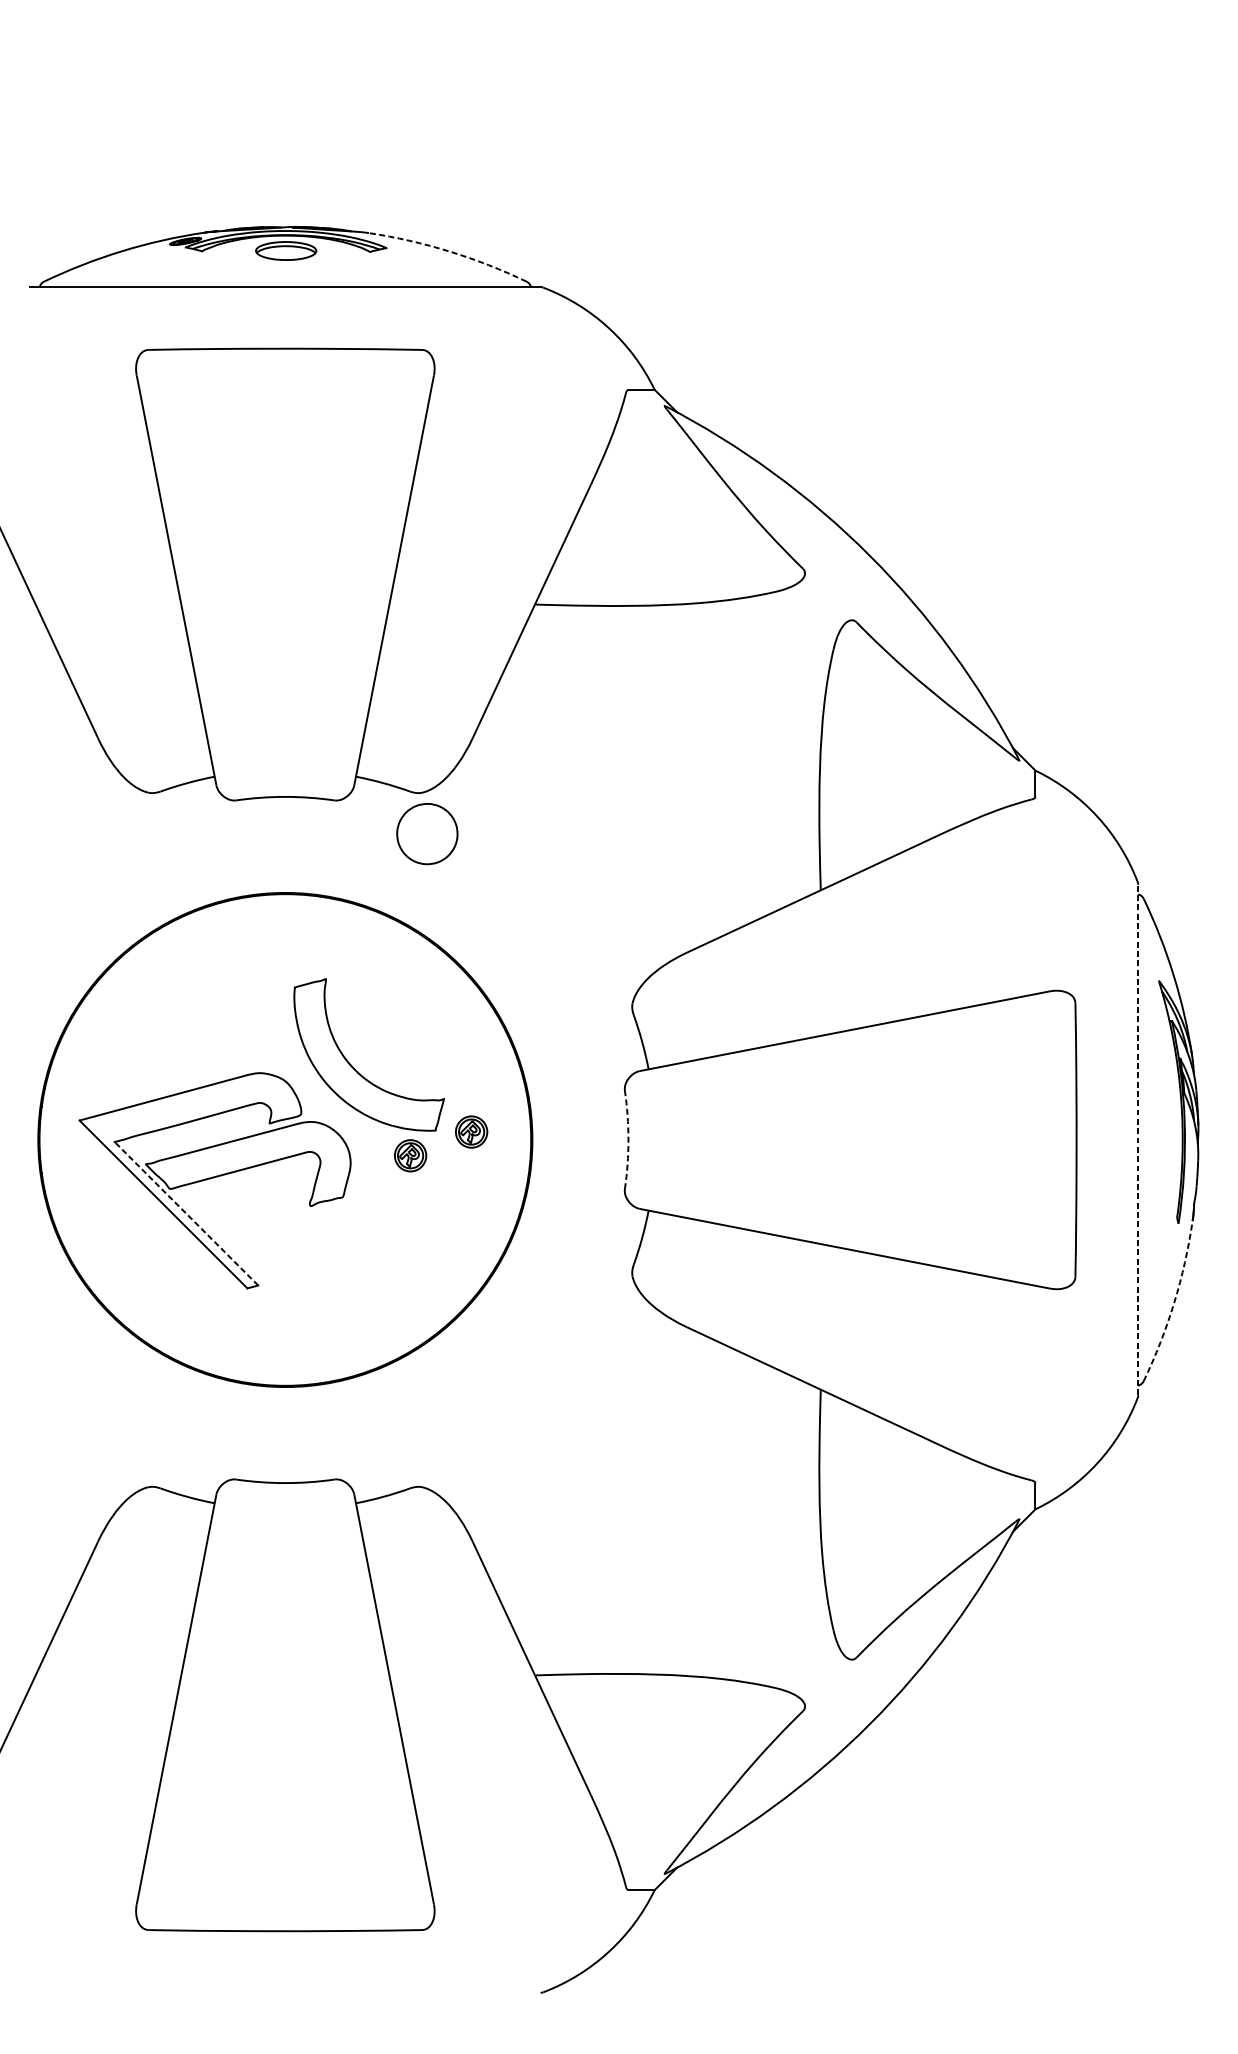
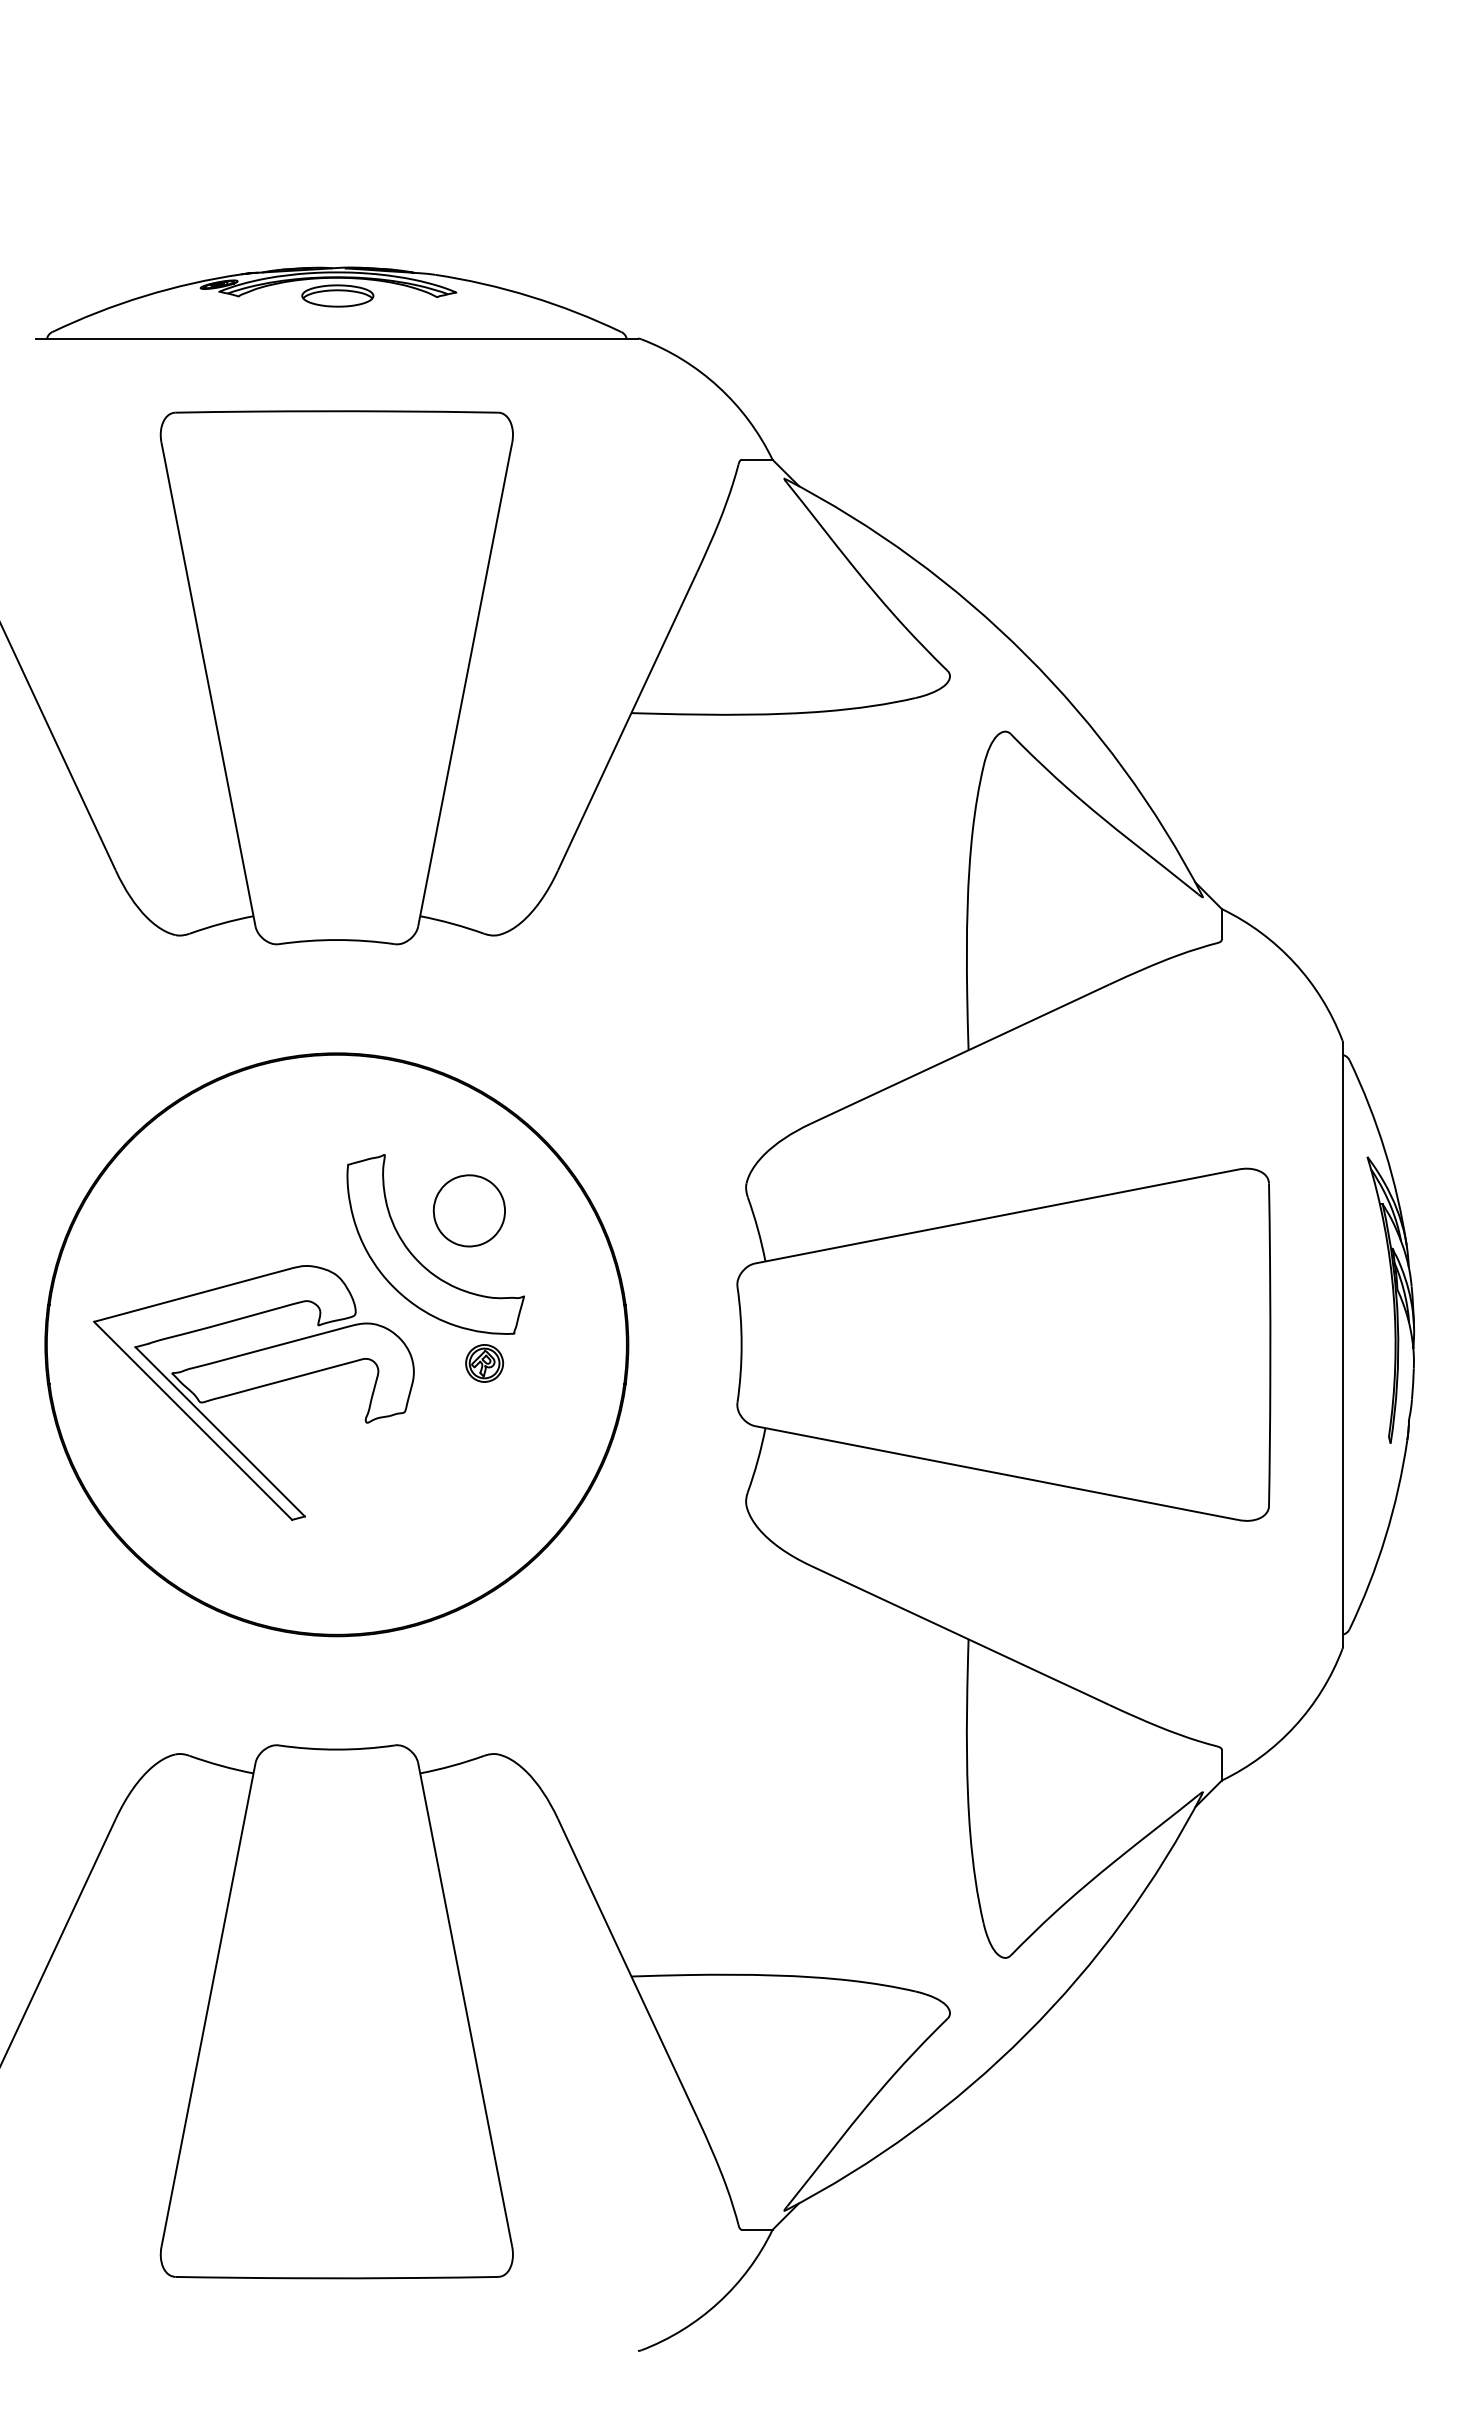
arc: (449, 251) -> (530, 296), dashed -> solid
part: (426, 833) -> (468, 1210), moved
part: (471, 1132) -> (556, 1335), removed
arc: (628, 1139) -> (741, 1344), dashed -> solid
line: (1138, 1139) -> (1343, 1344), dashed -> solid
line: (186, 1213) -> (220, 1431), dashed -> solid
arc: (1174, 1303) -> (1385, 1537), dashed -> solid

